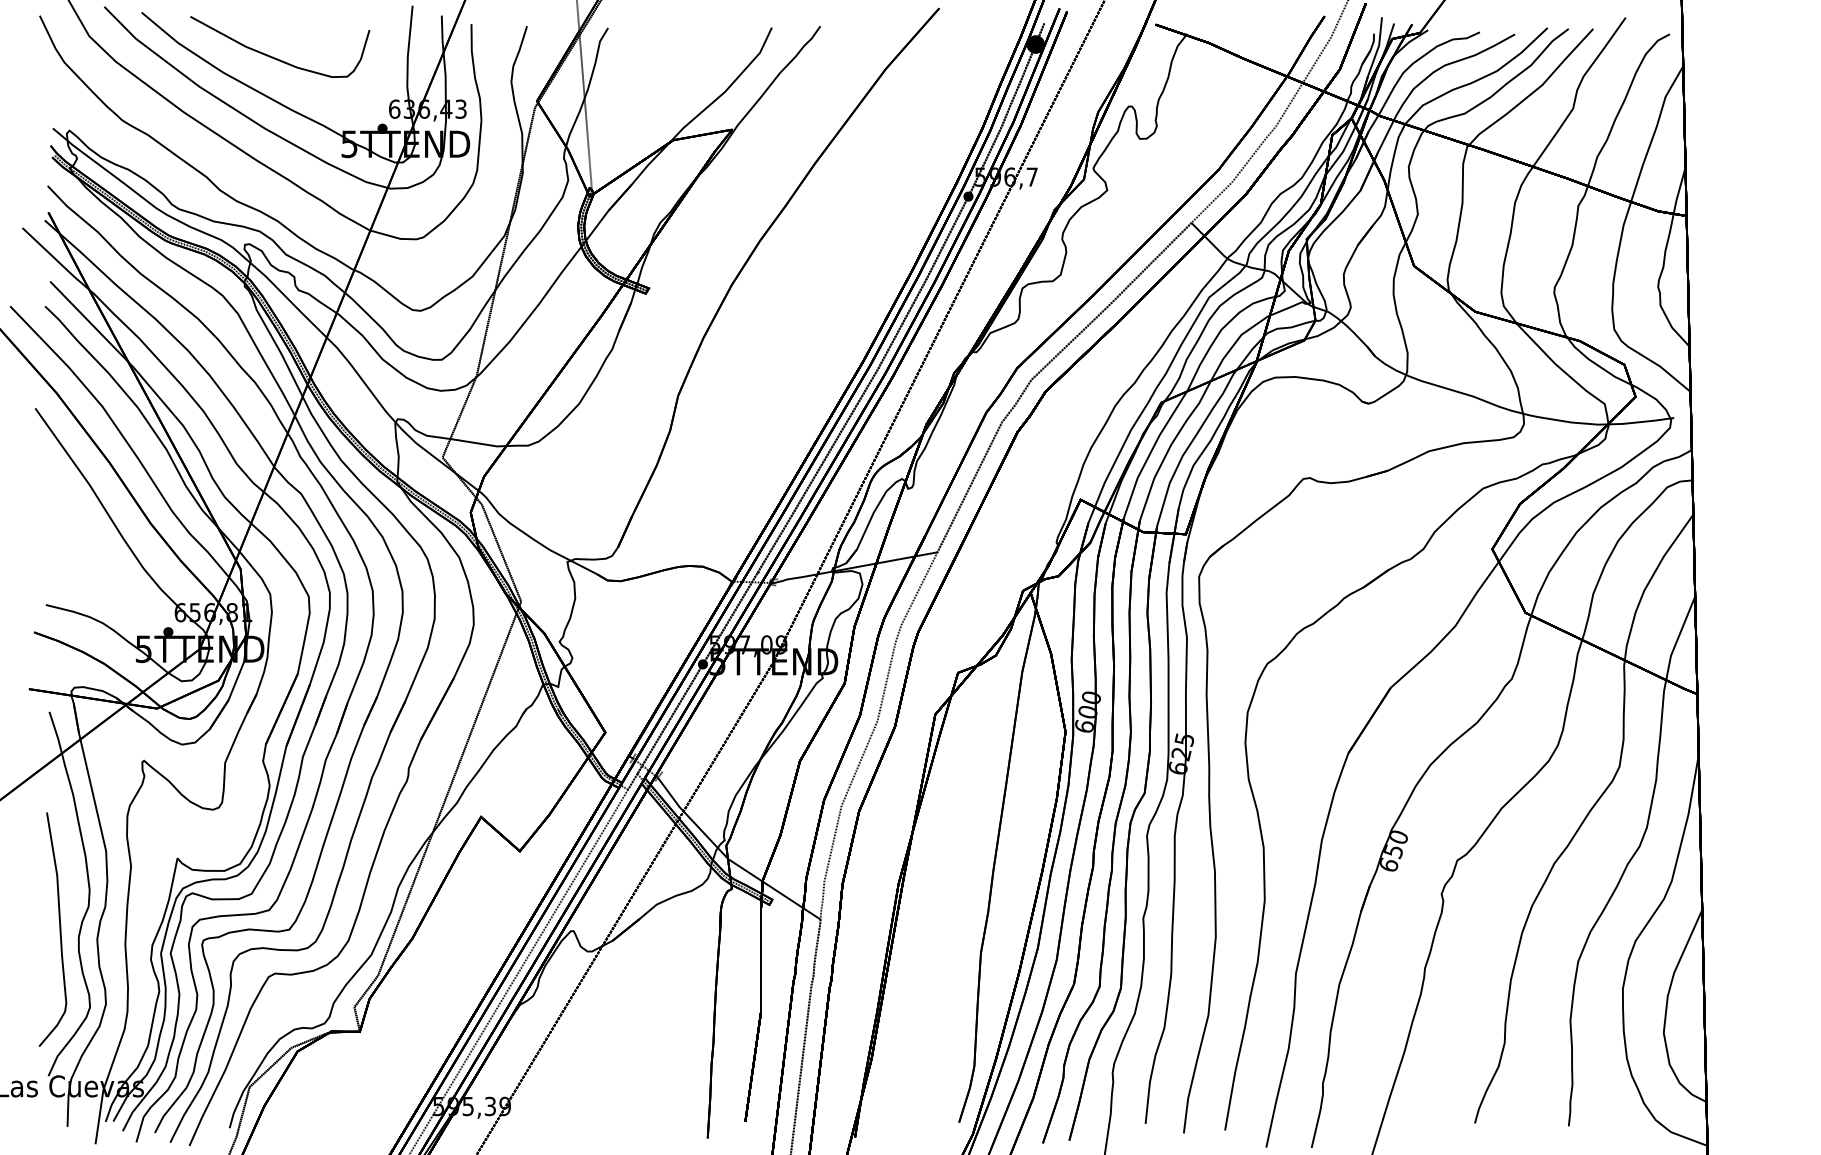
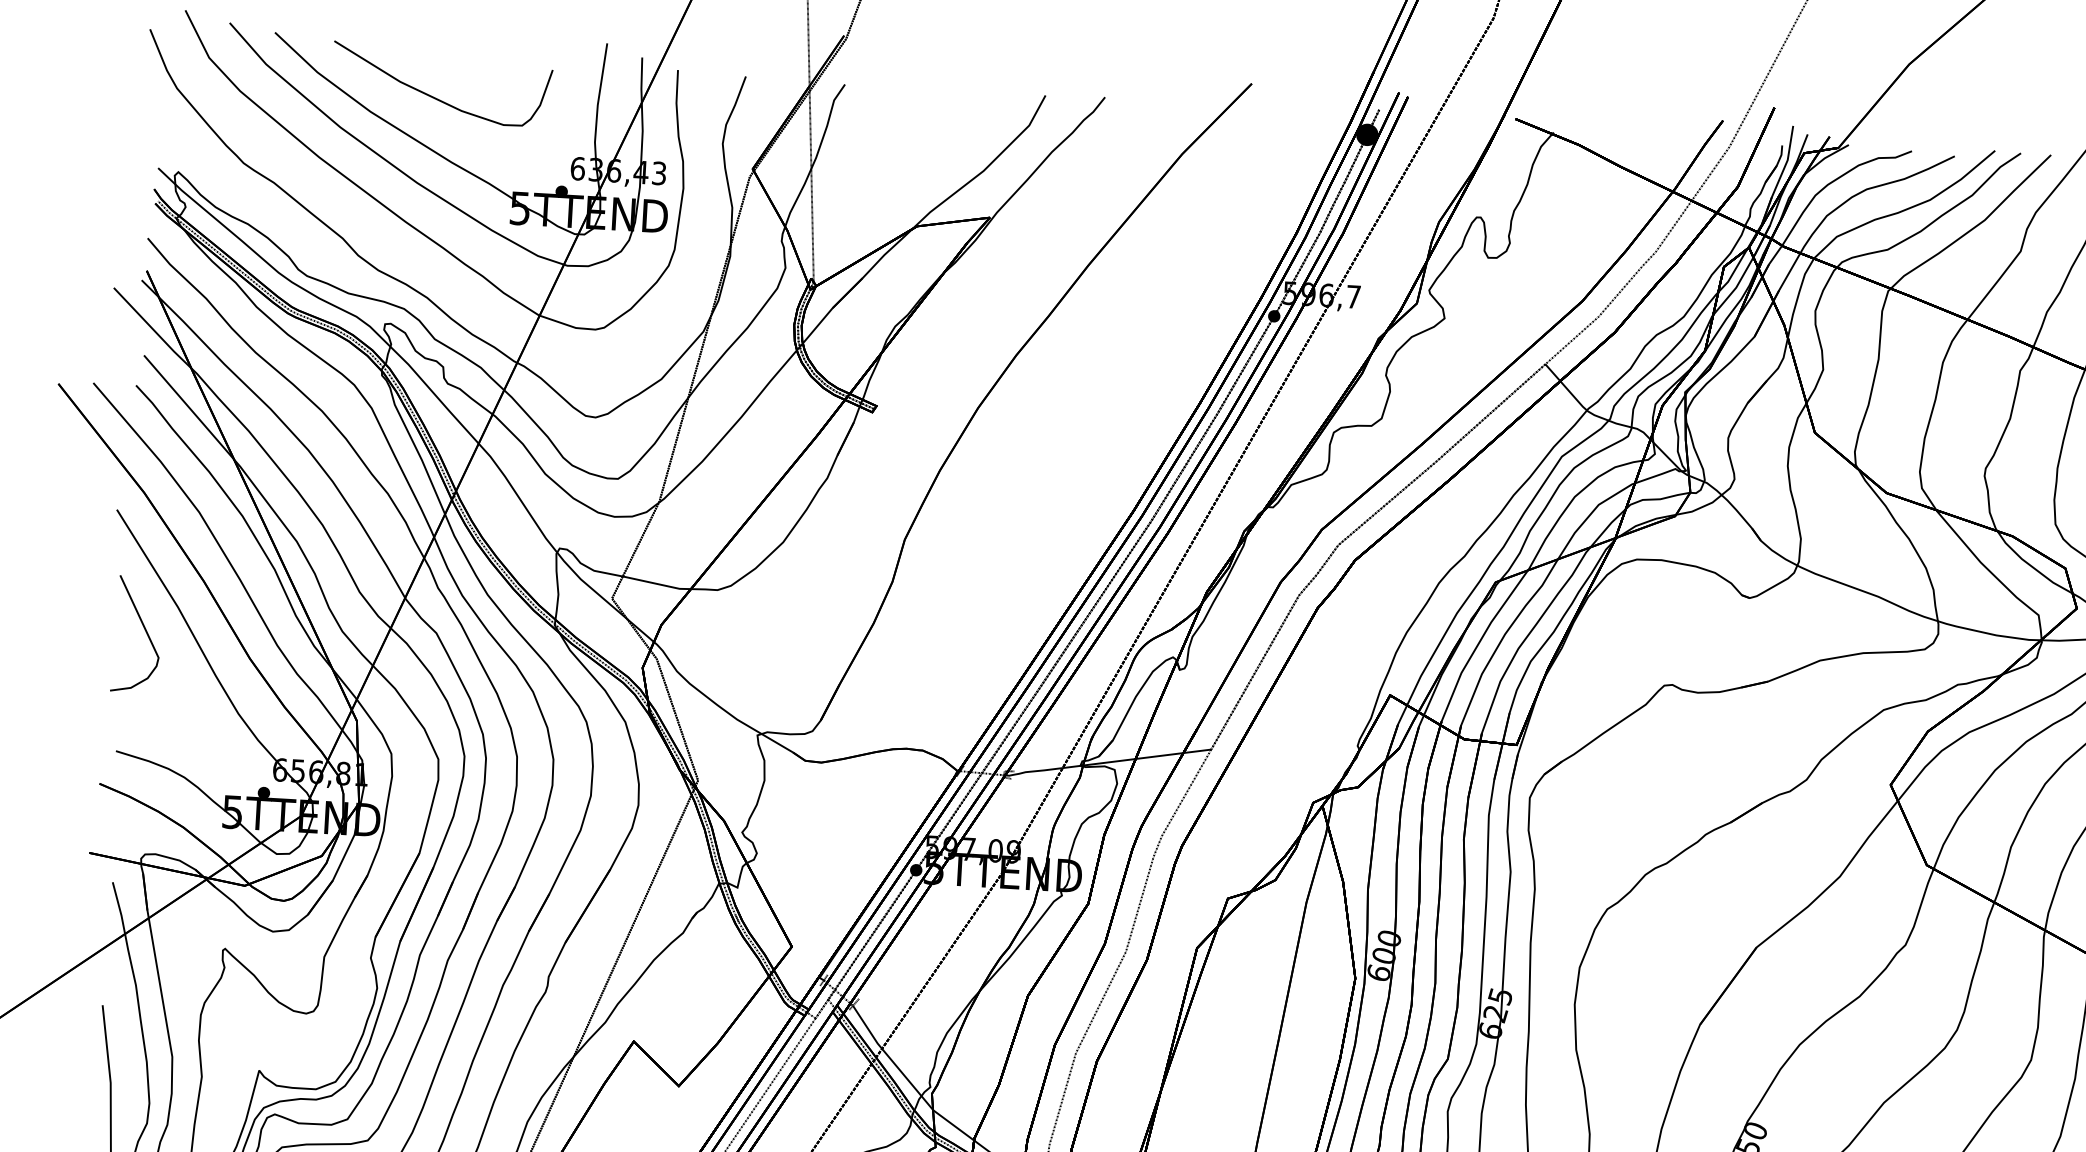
part: (63, 505) -> (144, 630), added

